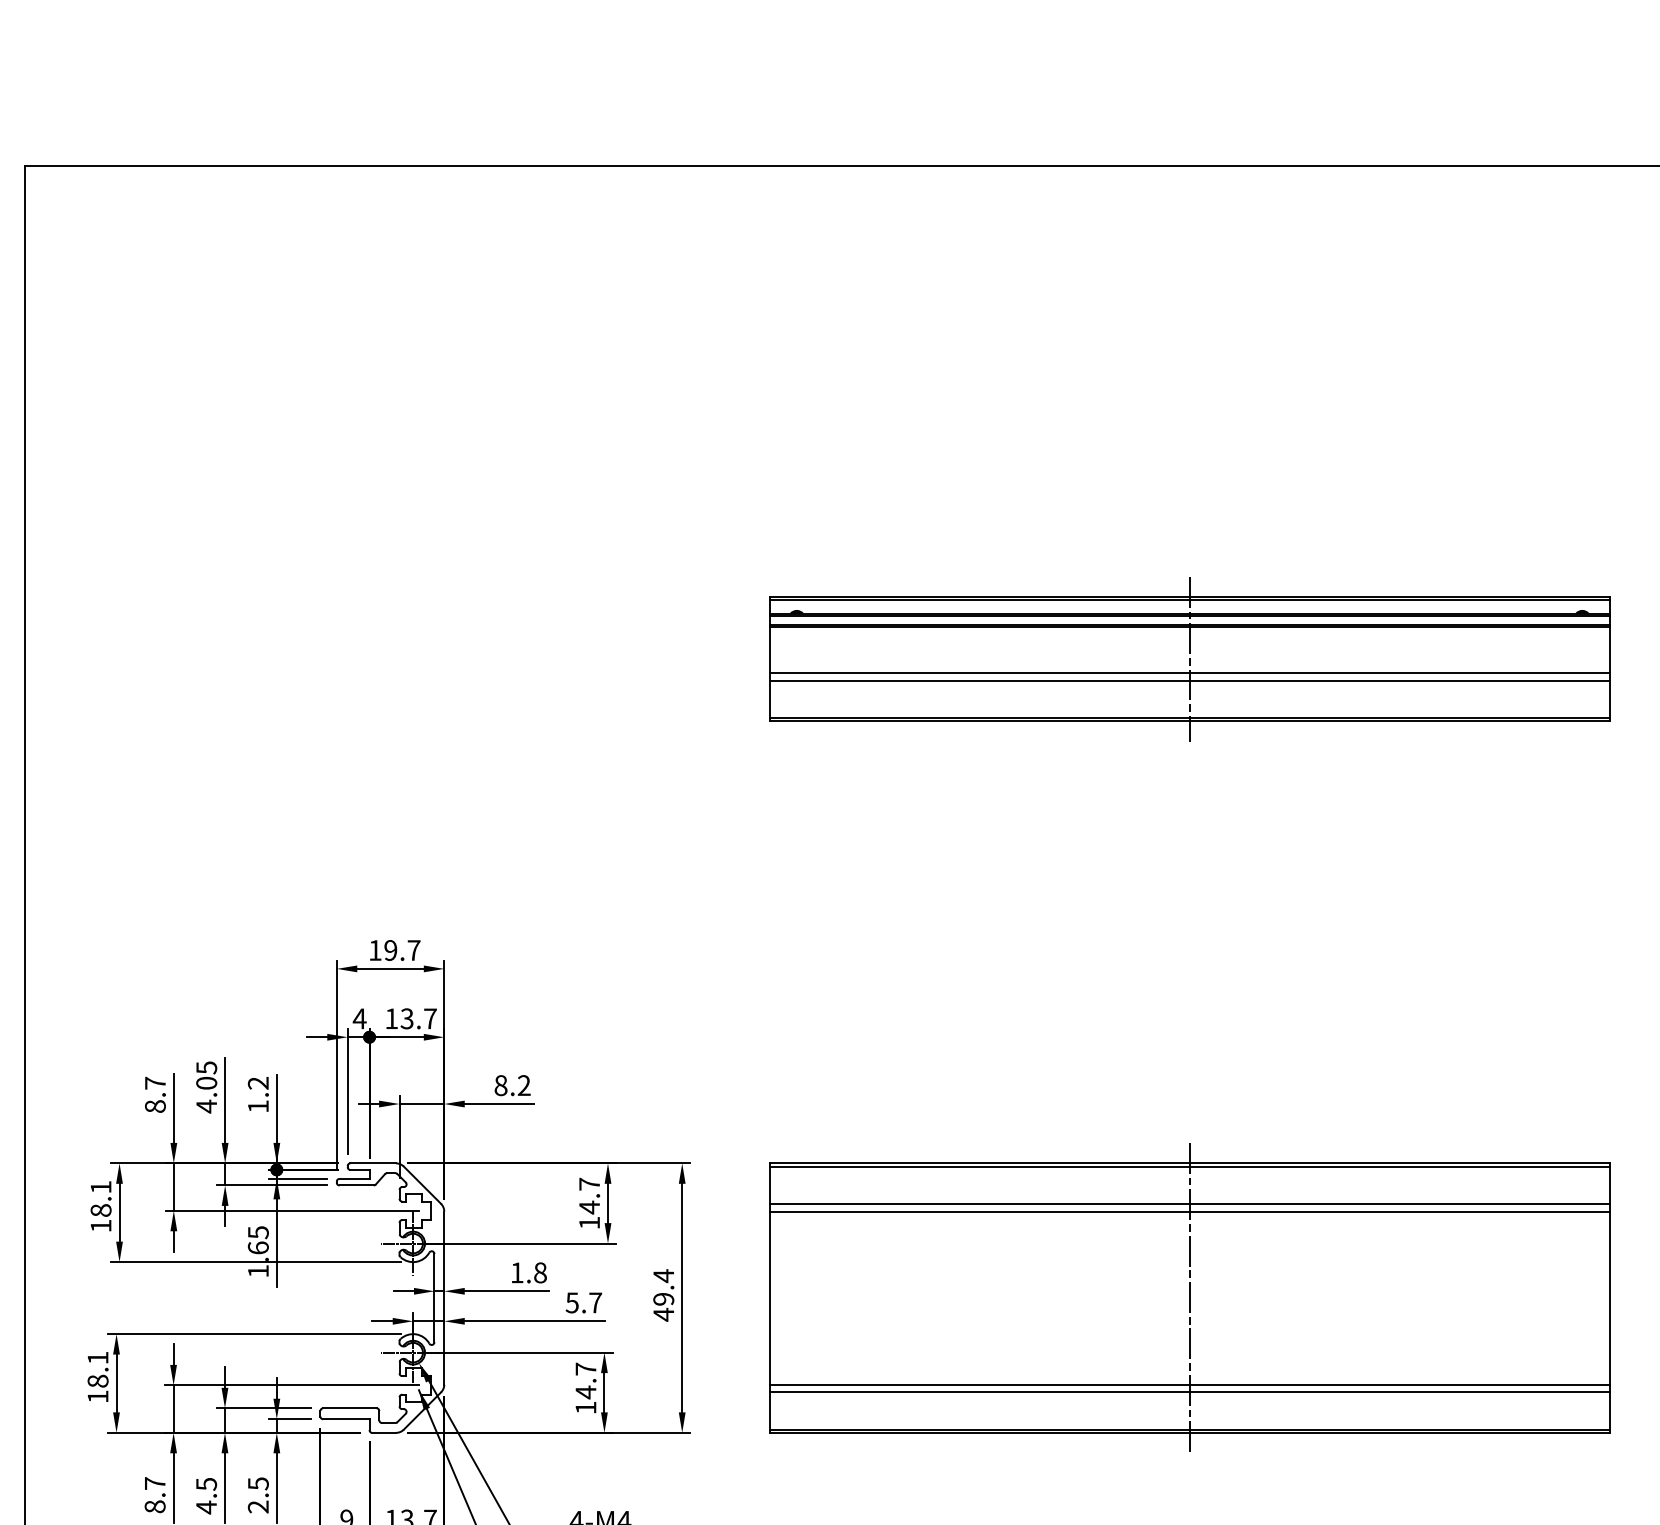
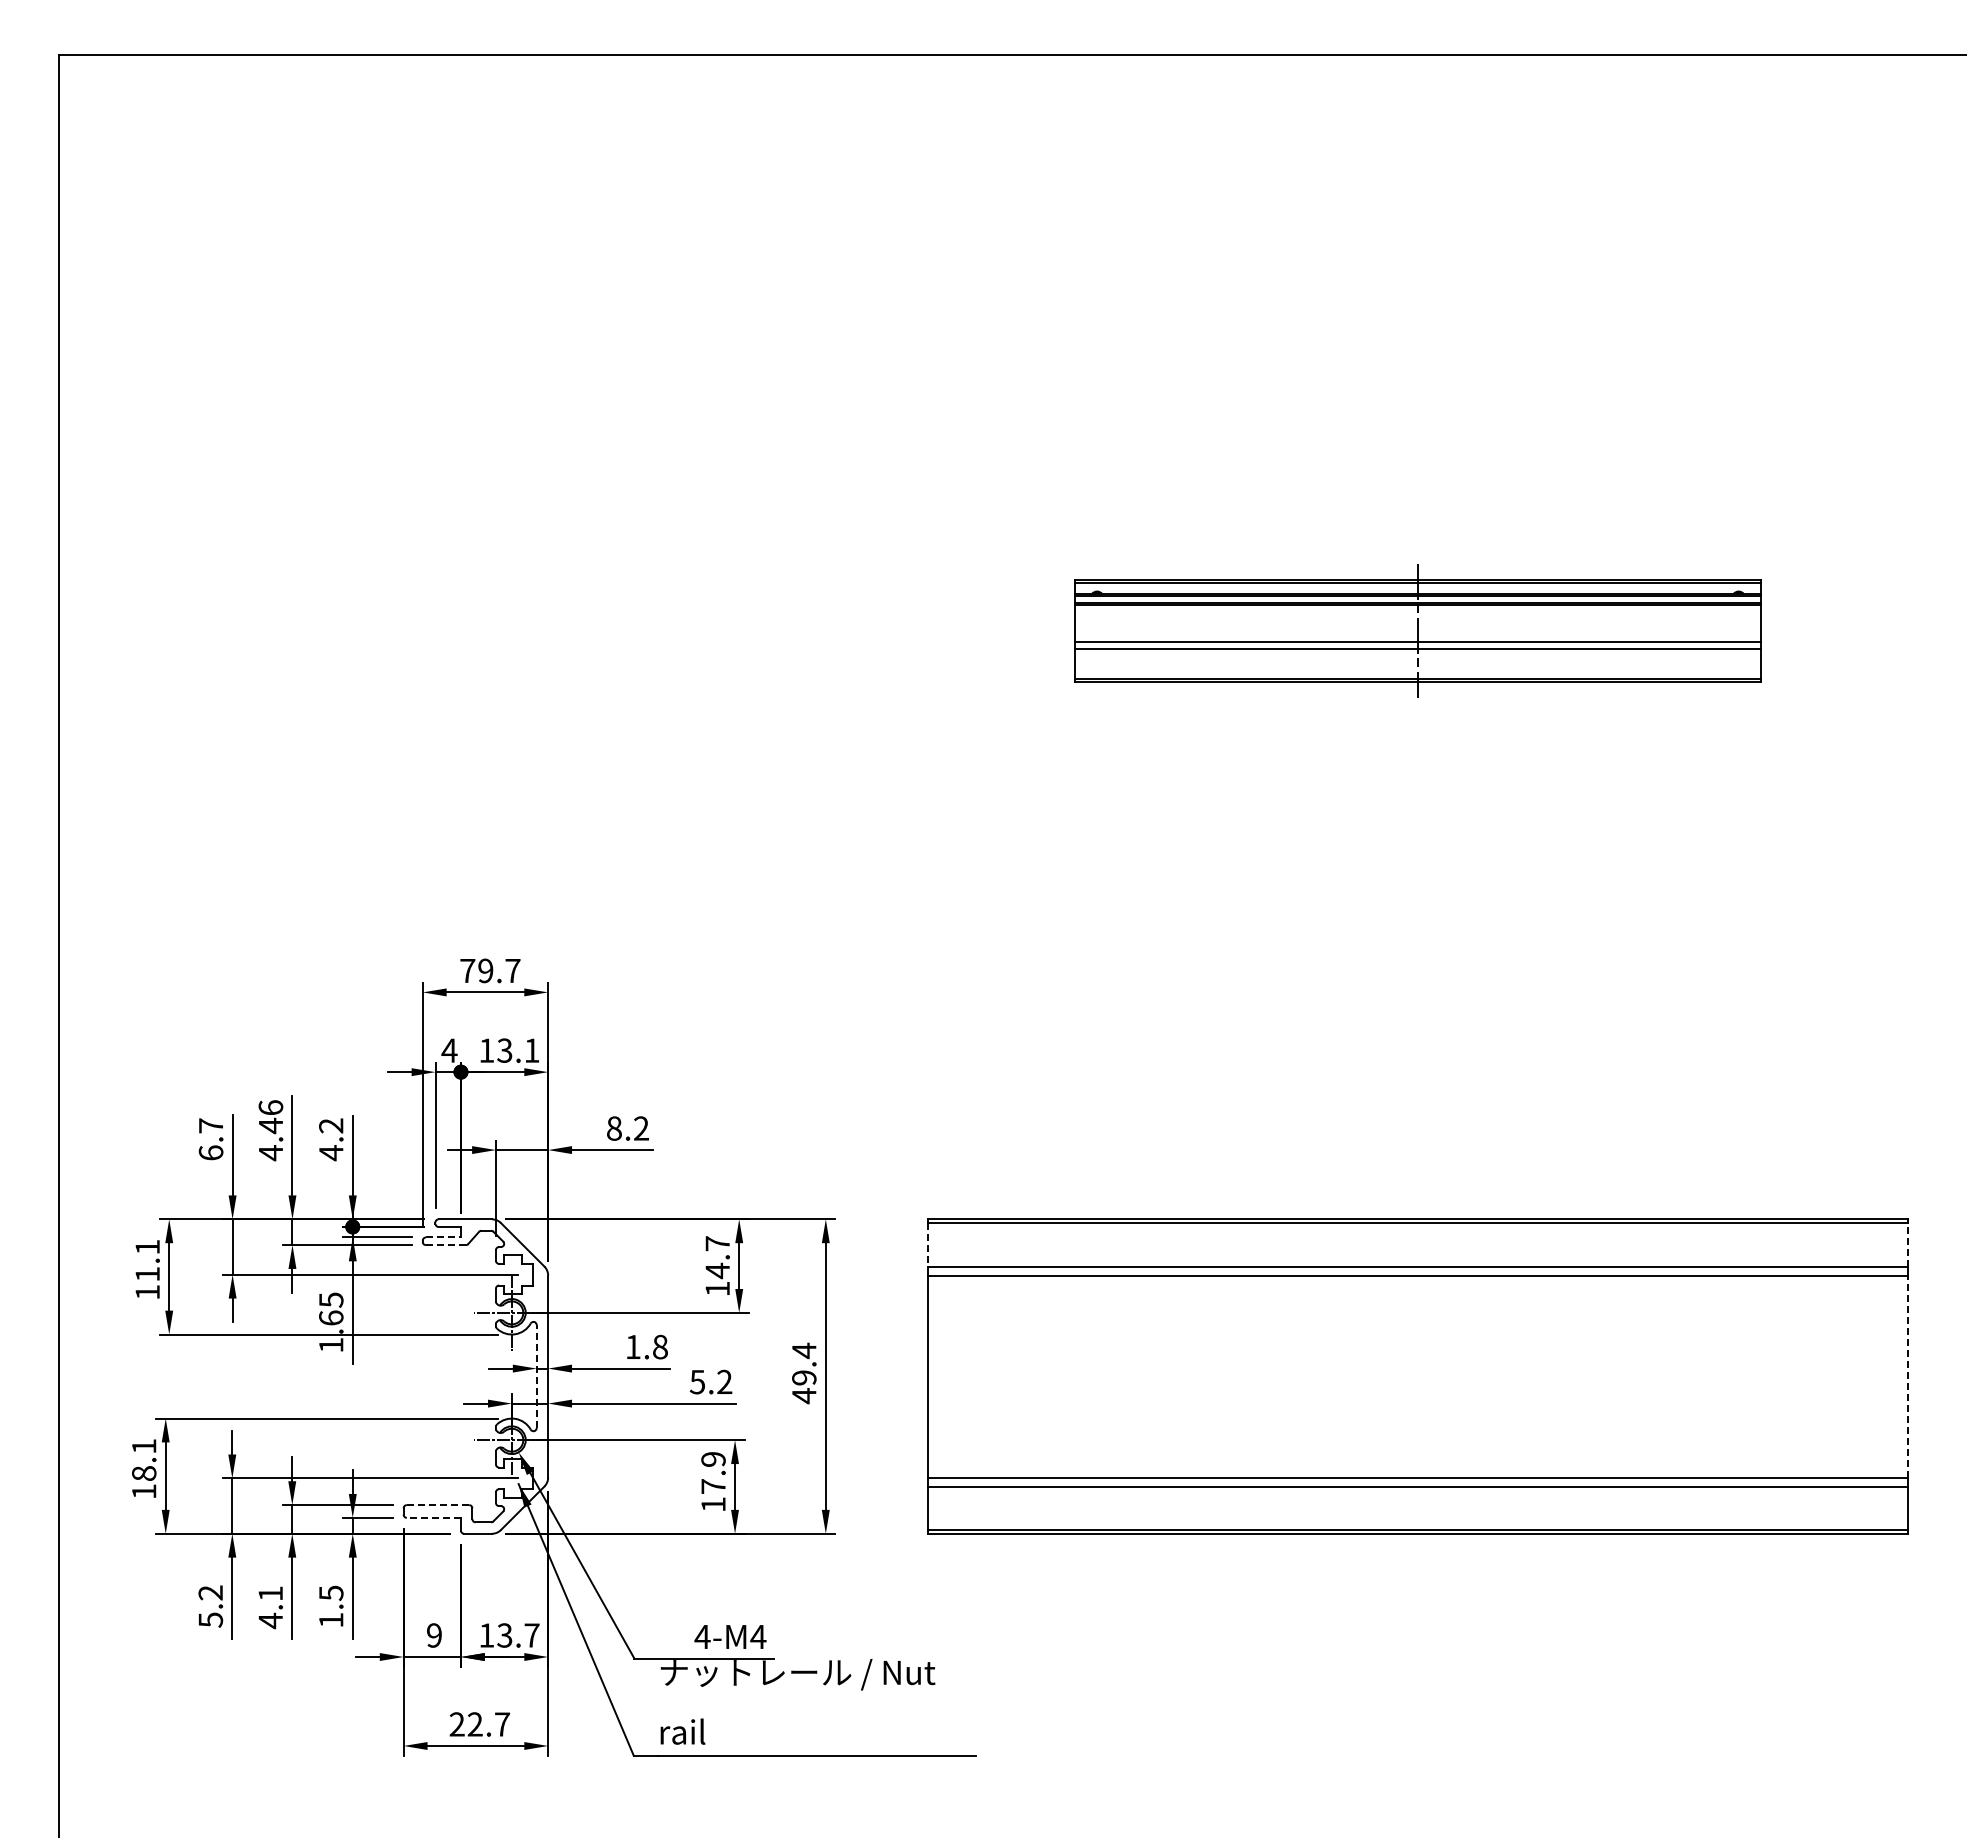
part: (1189, 658) -> (1417, 630), size x0.7
text: (375, 950) -> (467, 970), 19.7 -> 79.7
text: (429, 1018) -> (531, 1050), 13.7 -> 13.1
text: (206, 1076) -> (270, 1117), 4.05 -> 4.46
text: (154, 1106) -> (210, 1152), 8.7 -> 6.7
text: (258, 1106) -> (331, 1153), 1.2 -> 4.2
line: (354, 1178) -> (443, 1237), solid -> dashed
line: (769, 1184) -> (927, 1244), solid -> dashed
line: (1609, 1184) -> (1907, 1244), solid -> dashed
line: (356, 1185) -> (445, 1245), solid -> dashed
text: (100, 1209) -> (147, 1273), 18.1 -> 11.1
line: (434, 1298) -> (536, 1376), solid -> dashed
line: (1189, 1298) -> (1417, 1376), removed
line: (1609, 1298) -> (1907, 1376), solid -> dashed
text: (595, 1302) -> (724, 1381), 5.7 -> 5.2
text: (585, 1381) -> (713, 1473), 14.7 -> 17.9
line: (350, 1408) -> (438, 1505), solid -> dashed
line: (346, 1418) -> (433, 1517), solid -> dashed
text: (206, 1484) -> (270, 1593), 4.5 -> 4.1
text: (154, 1495) -> (210, 1606), 8.7 -> 5.2
text: (258, 1506) -> (331, 1619), 2.5 -> 1.5

